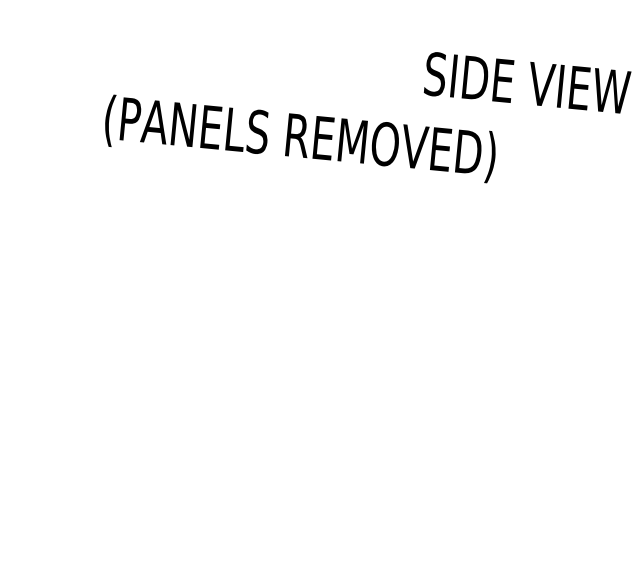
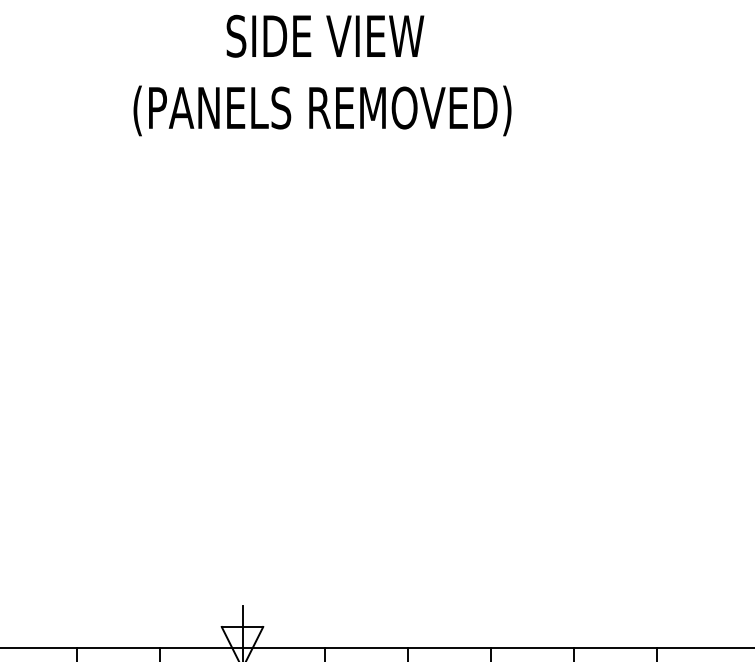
text: (527, 82) -> (325, 35), moved

